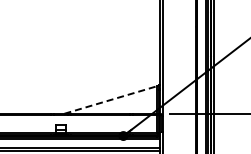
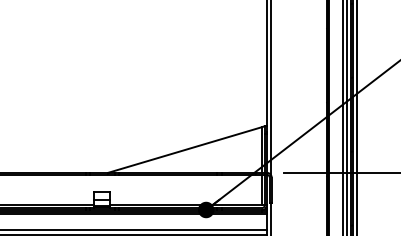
line: (111, 99) -> (186, 149), dashed -> solid

